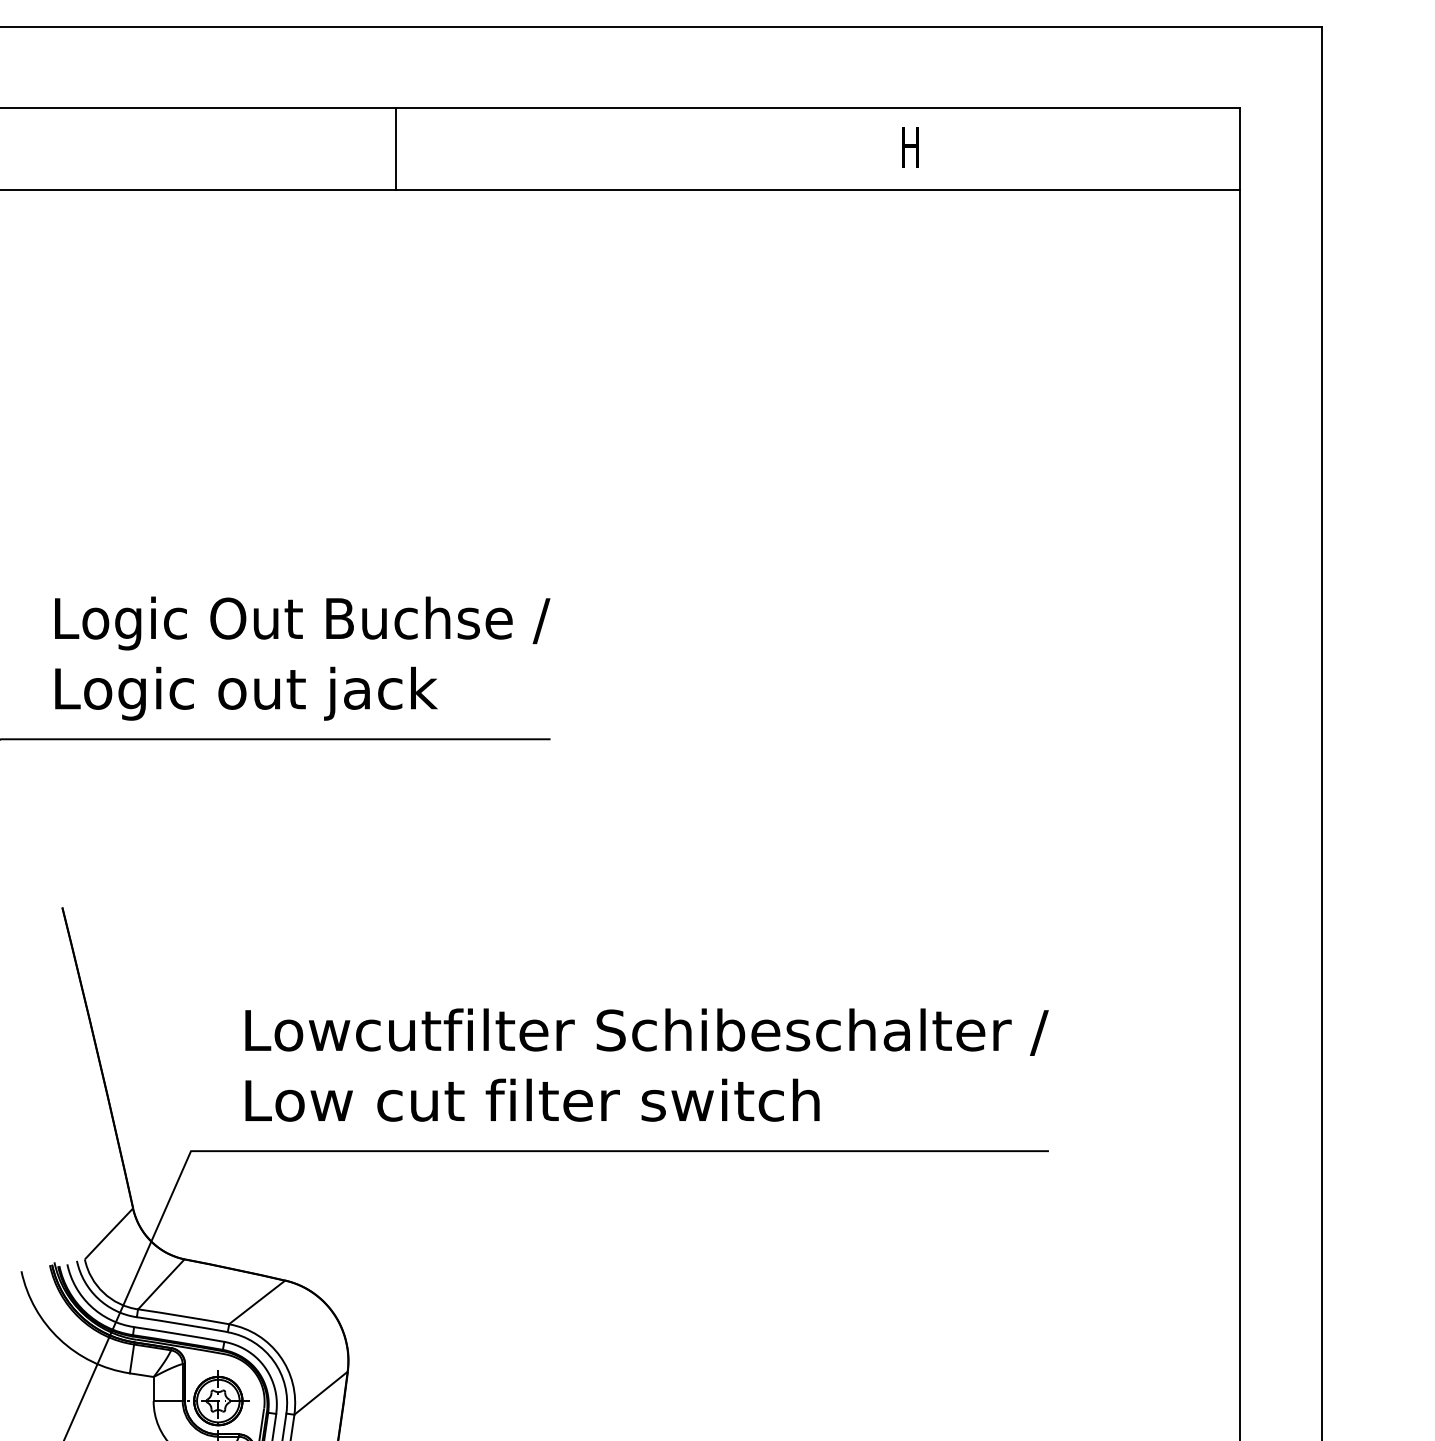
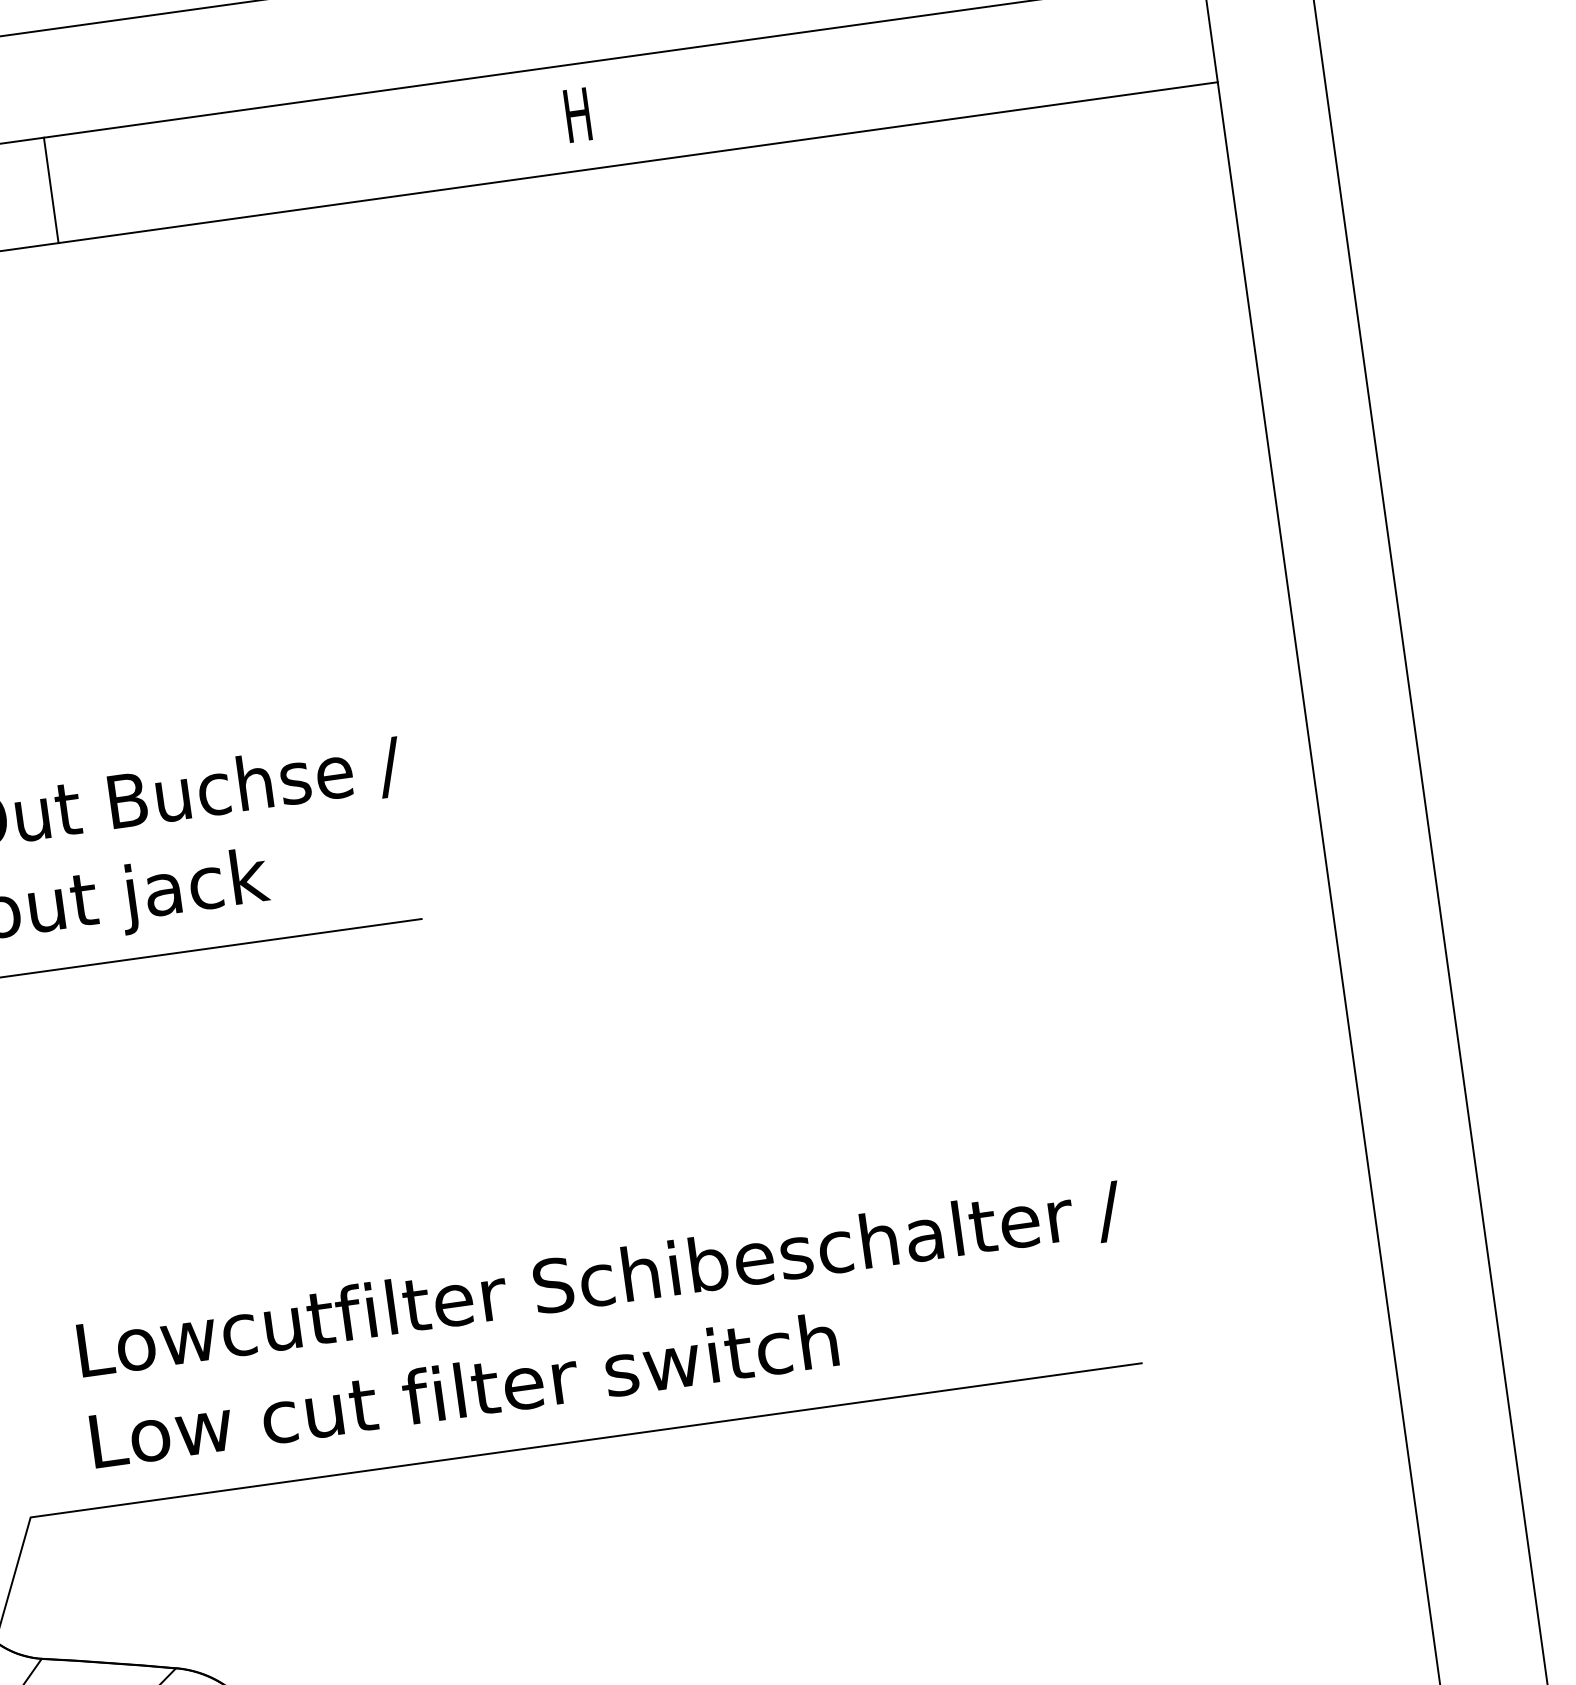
text: (910, 147) -> (577, 115), moved
line: (396, 148) -> (51, 189), moved

